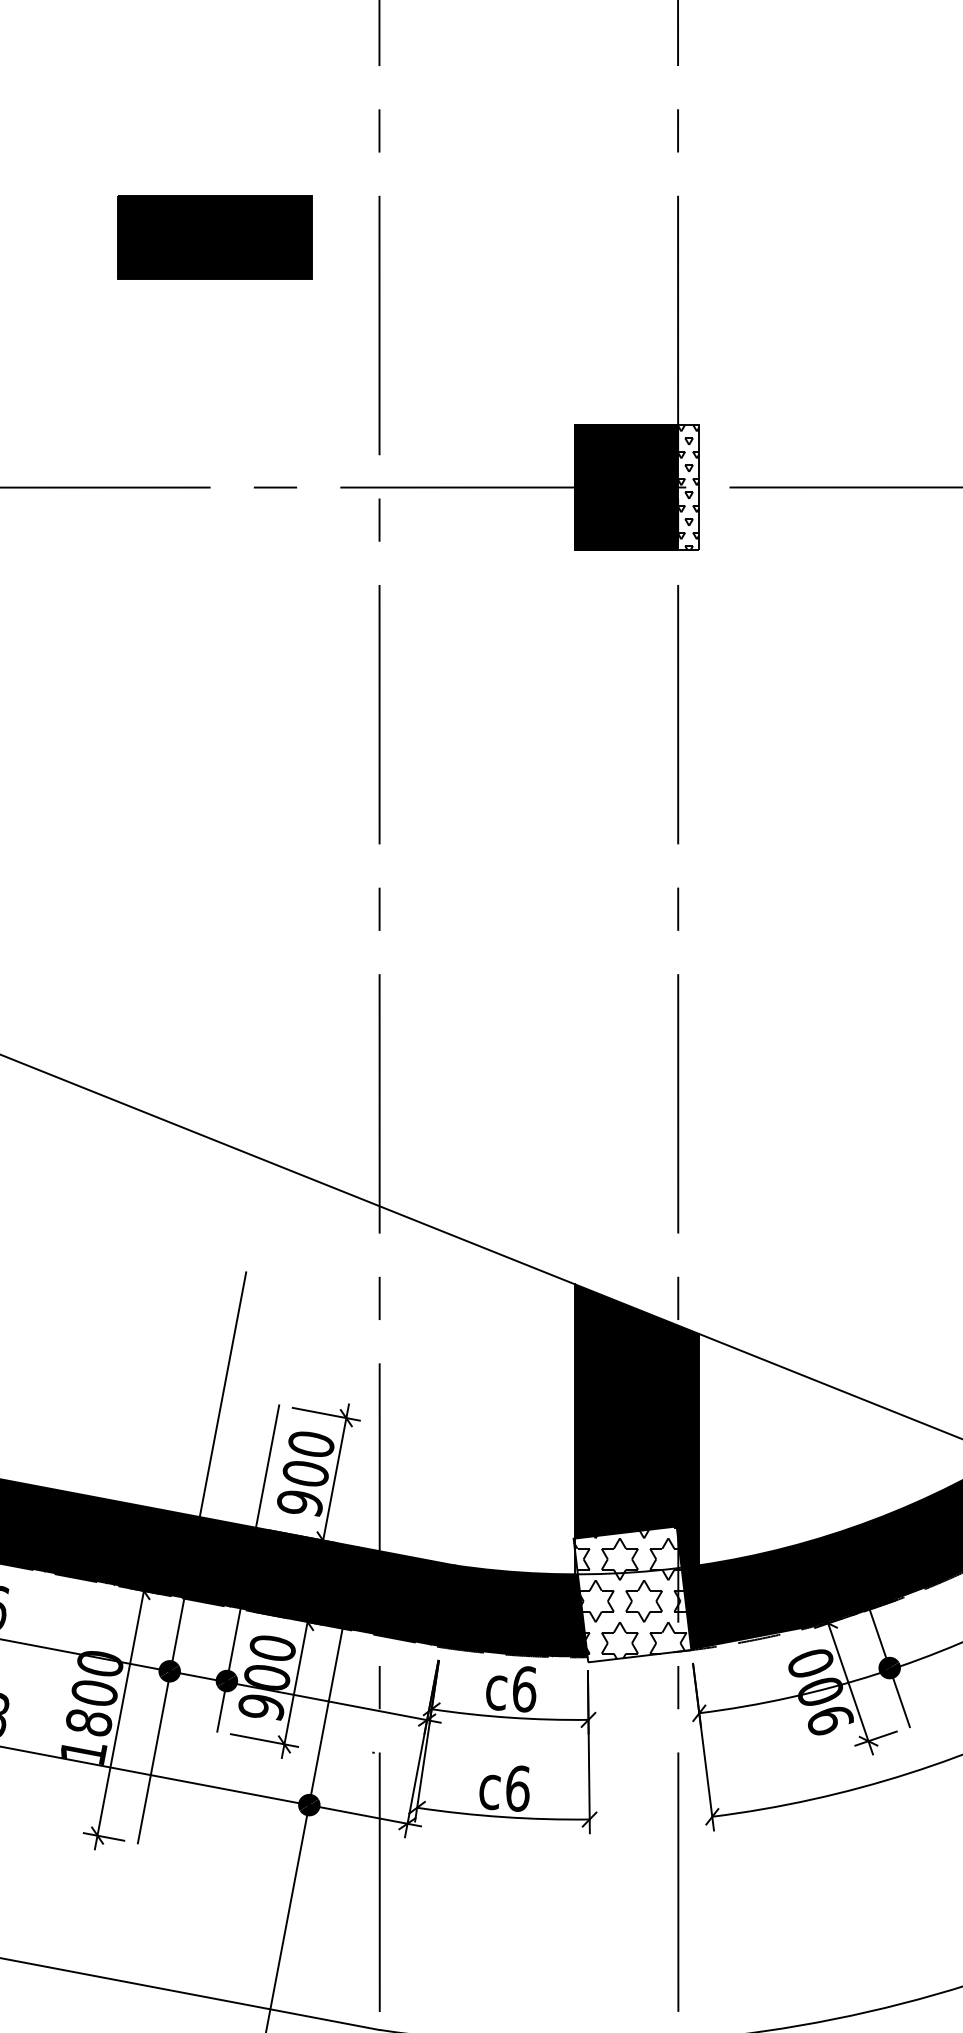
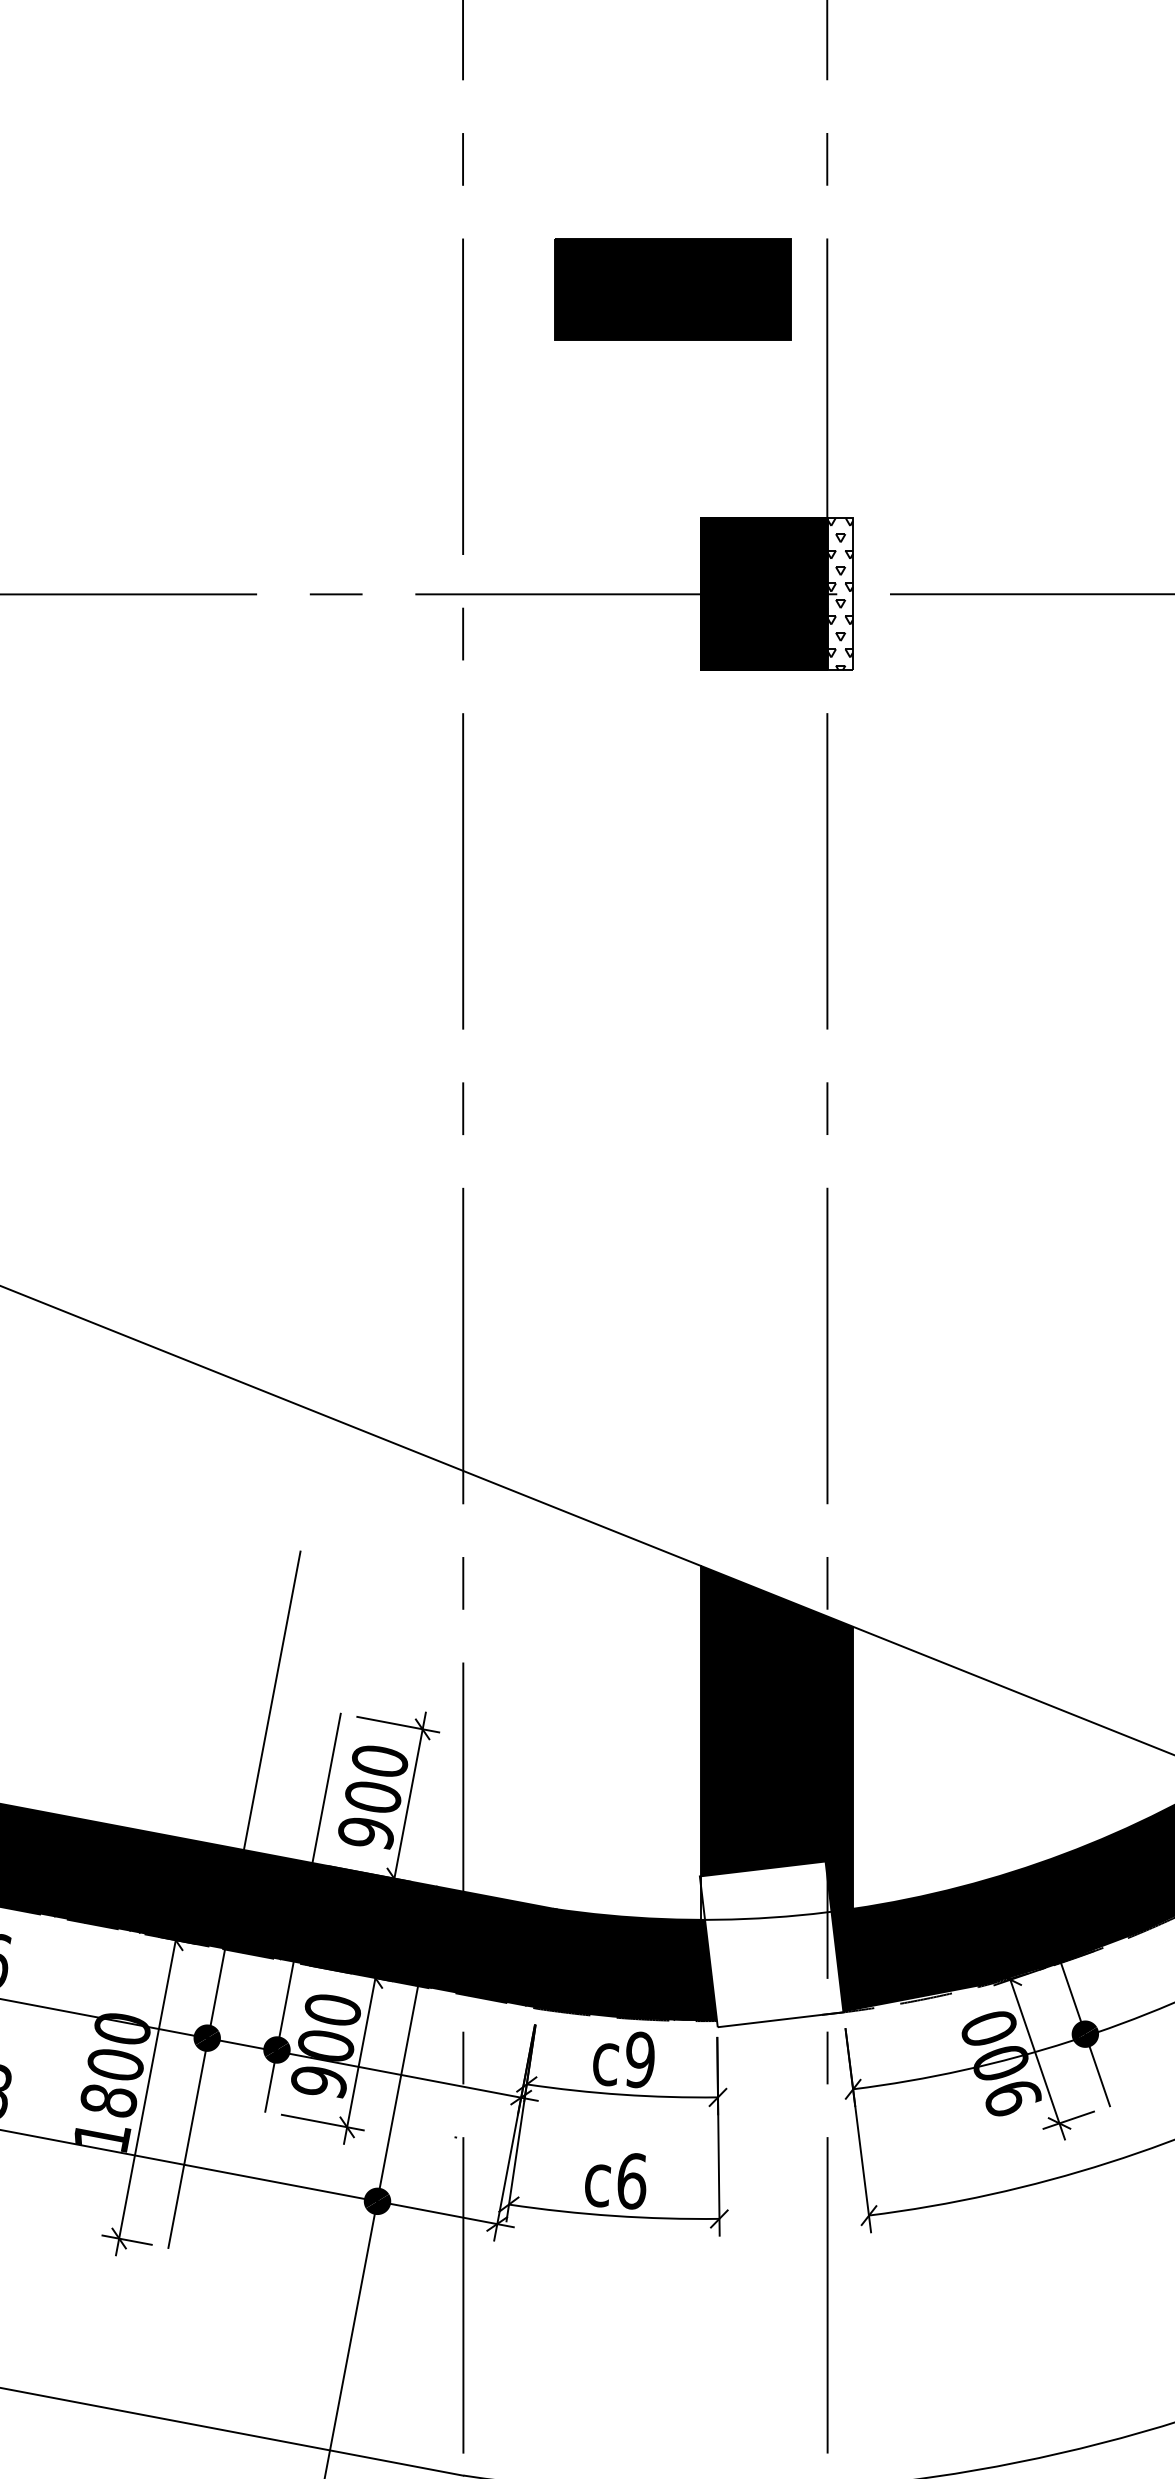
part: (214, 237) -> (672, 289), moved
hatch: (629, 1592) -> (768, 1942), removed
text: (524, 1688) -> (639, 2059), c6 -> c9

